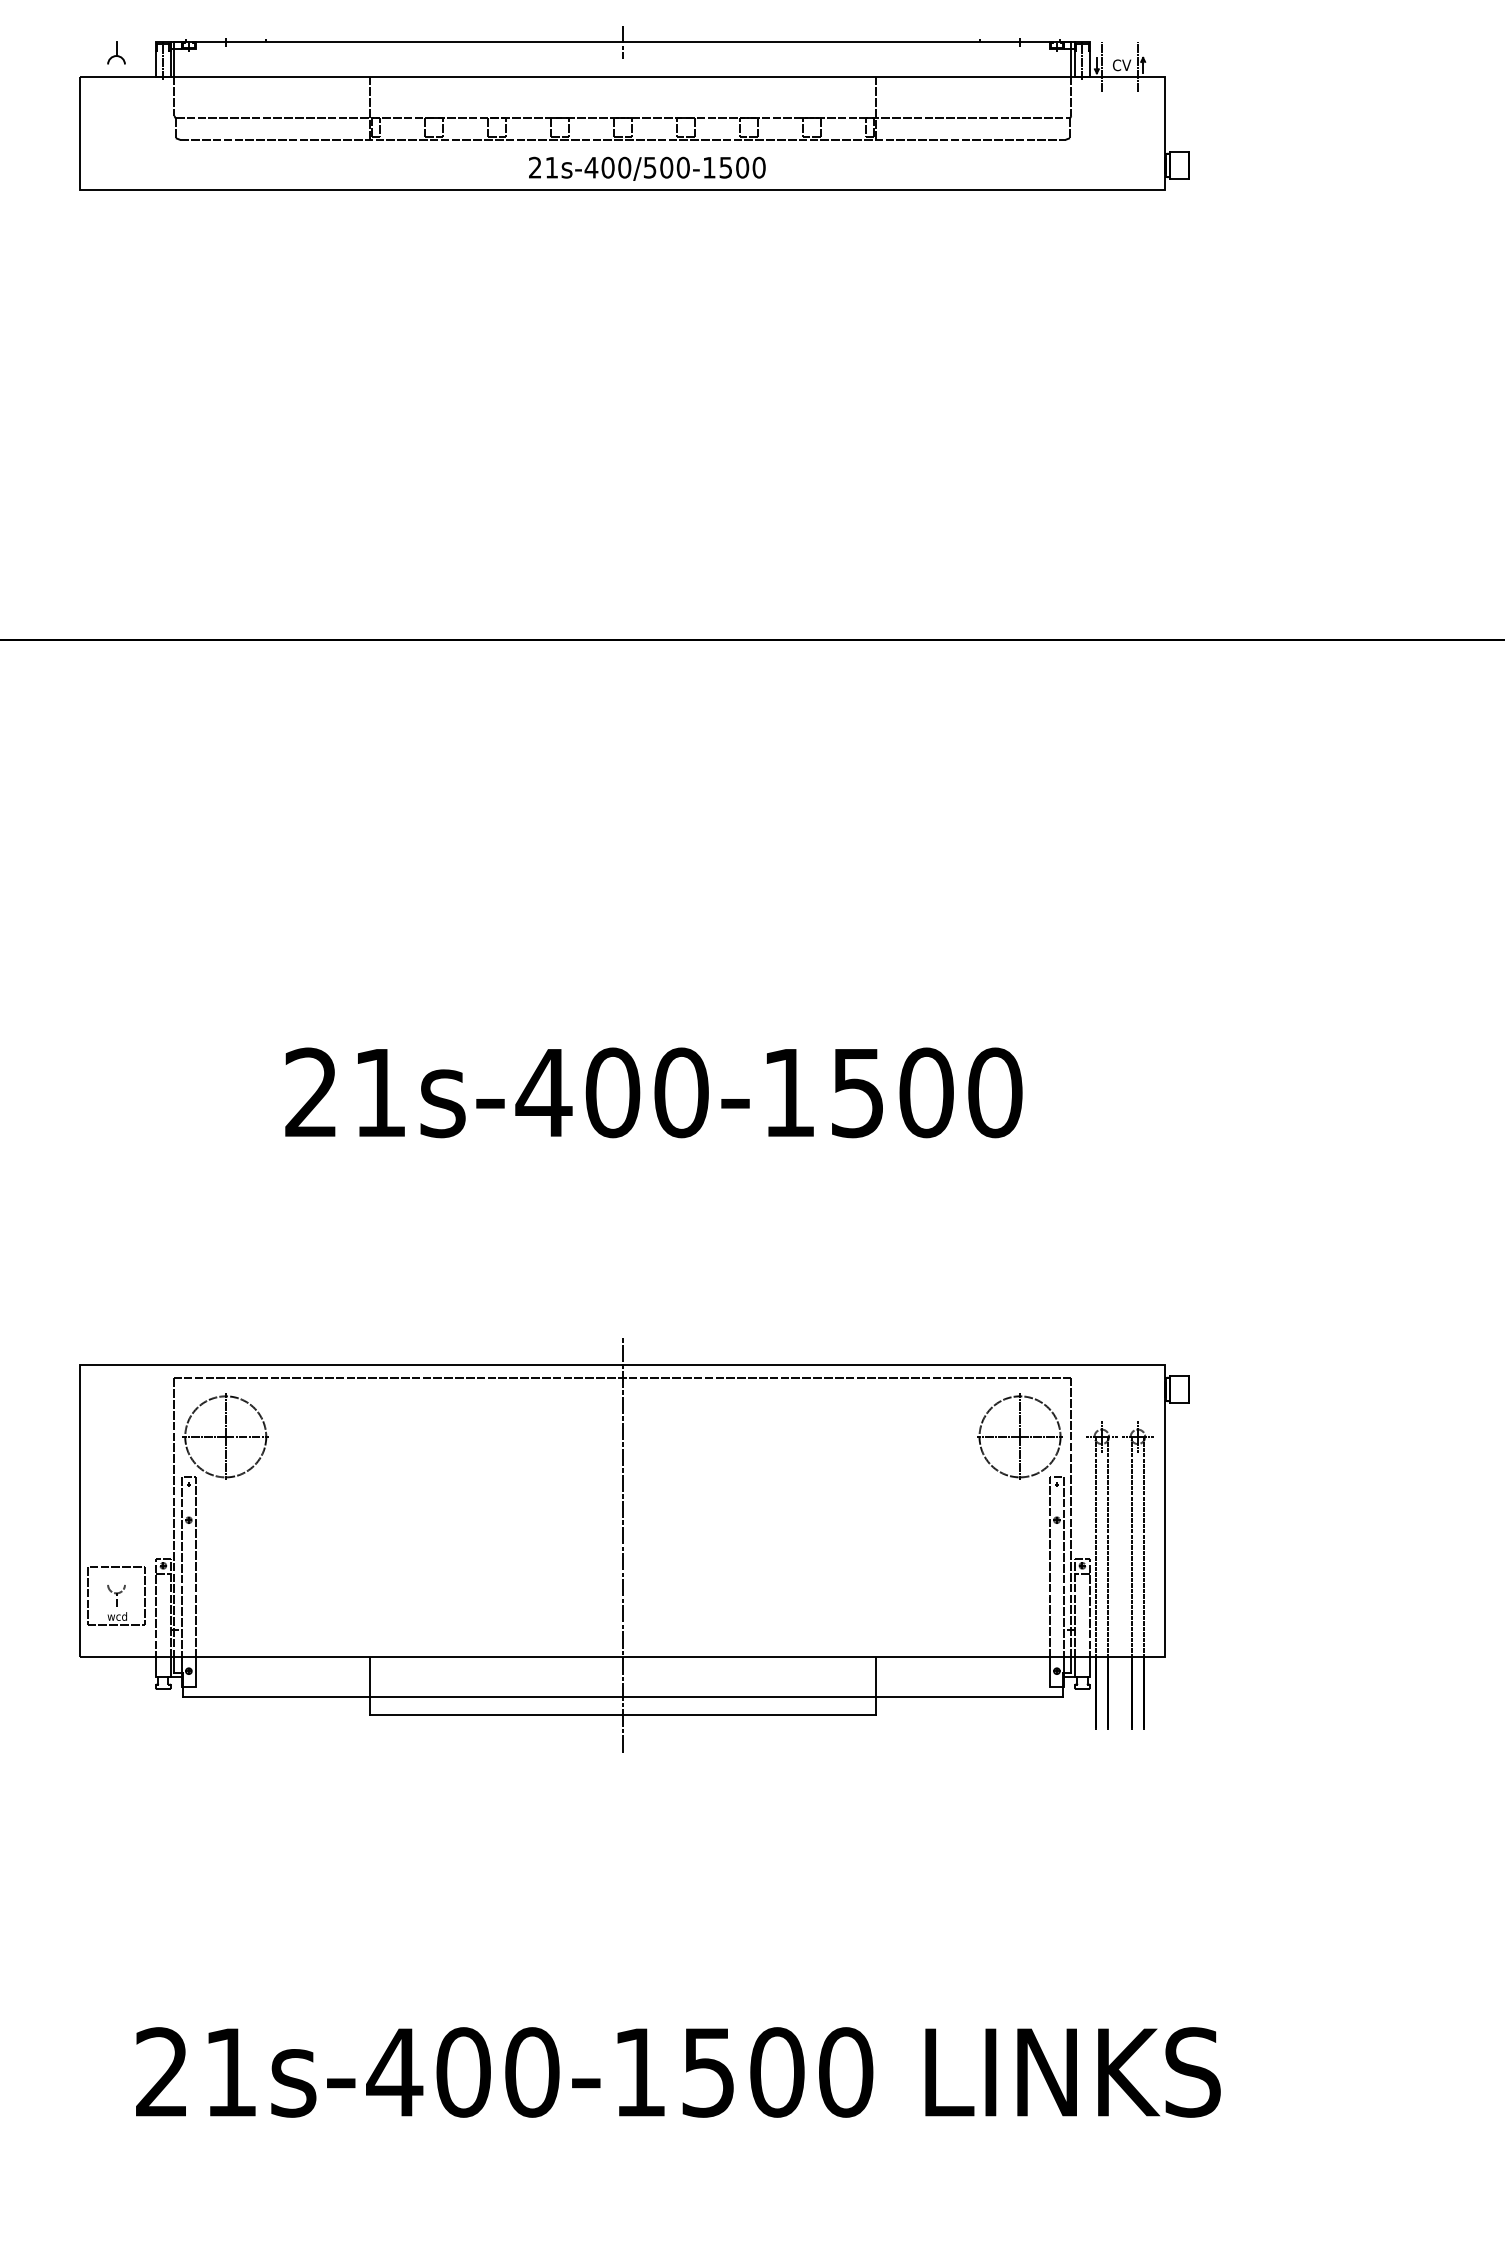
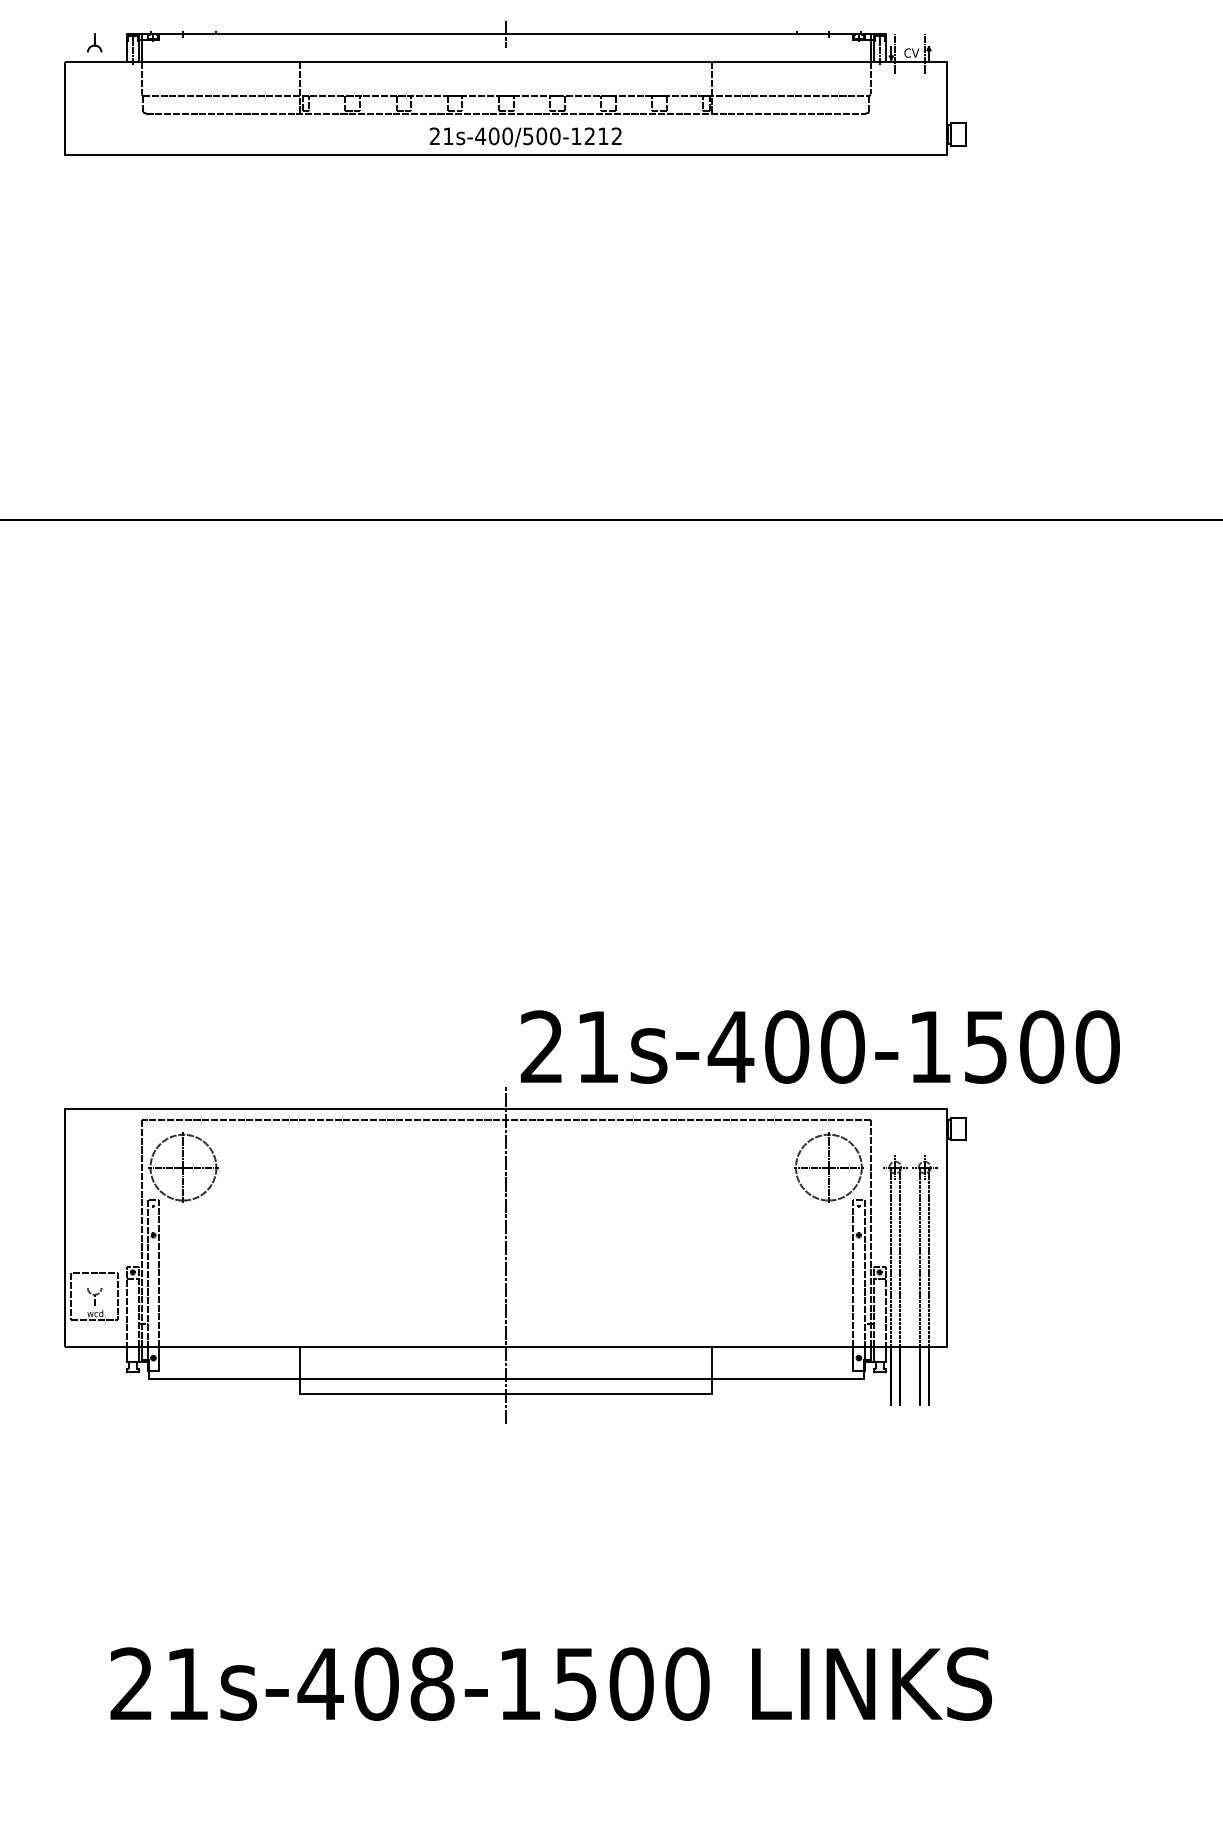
text: (742, 167) -> (603, 136), 21s-400/500-1500 -> 21s-400/500-1212
text: (652, 1092) -> (819, 1046), moved
text: (532, 2071) -> (432, 1683), 21s-400-1500 -> 21s-408-1500

